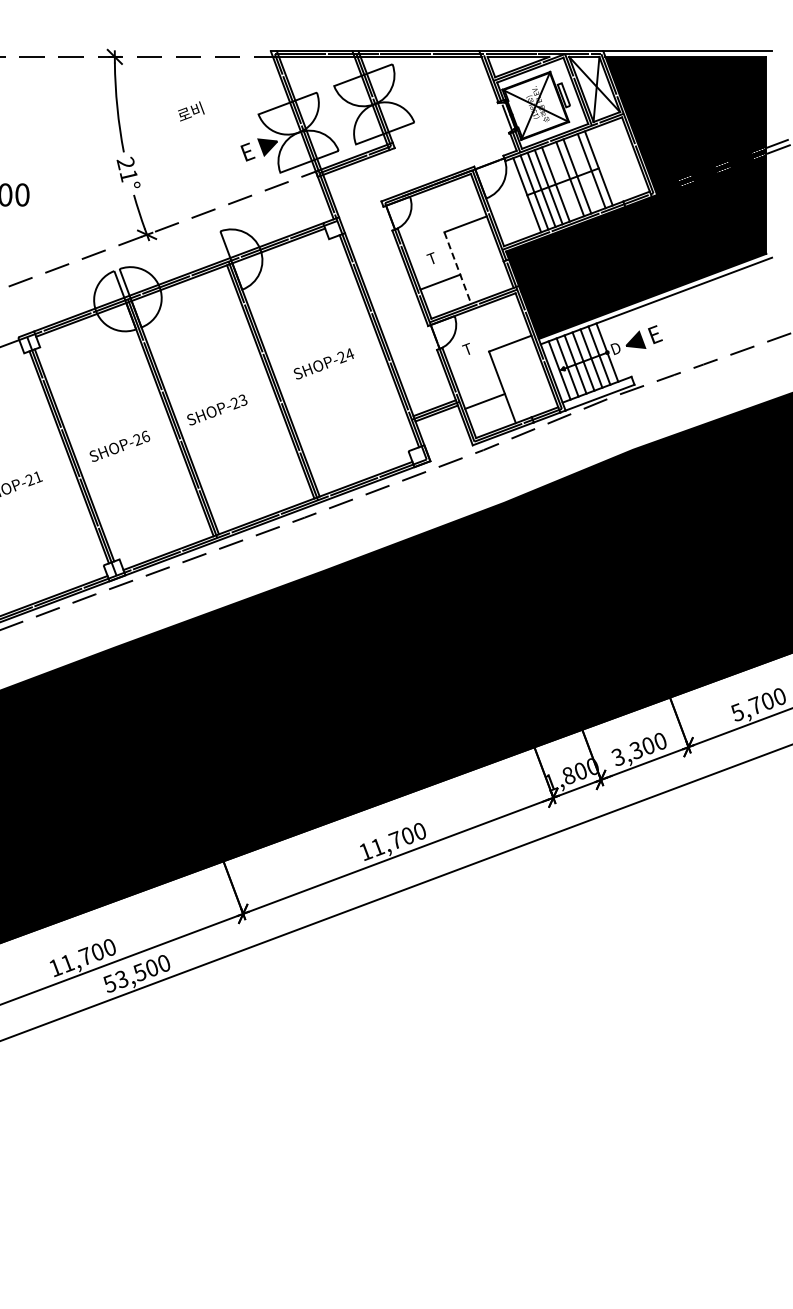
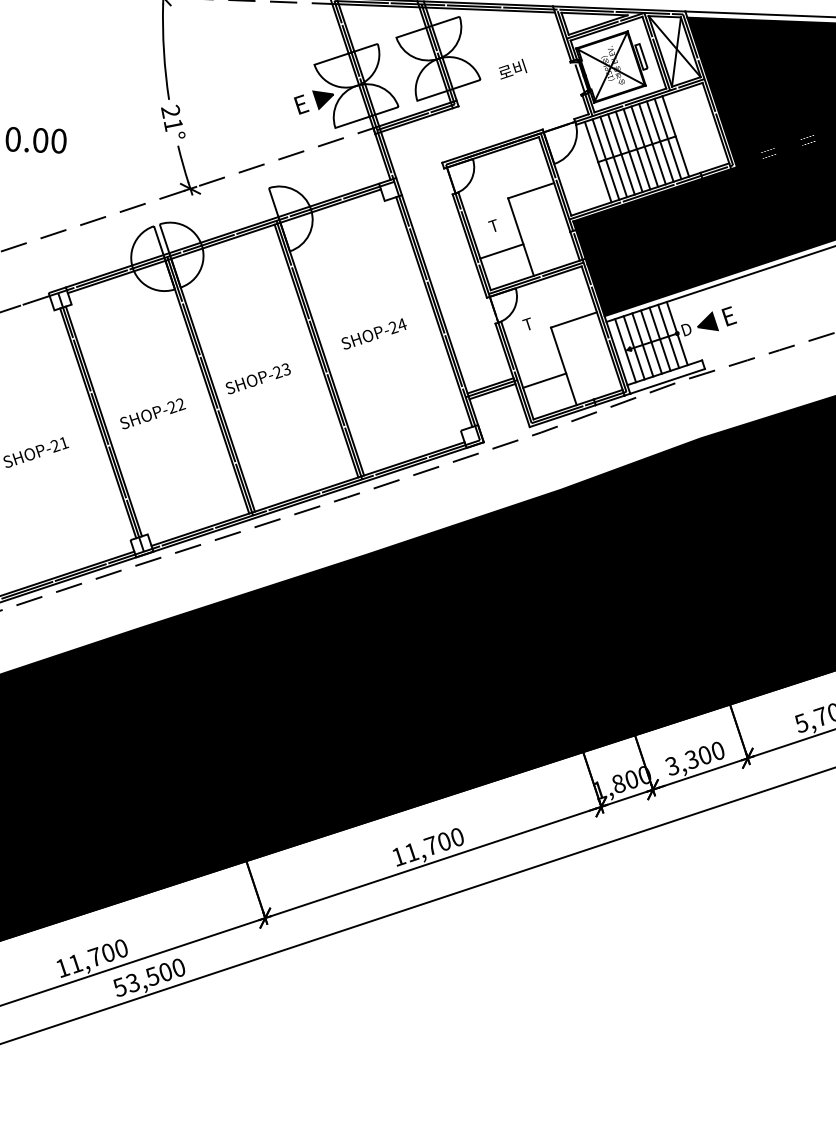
text: (191, 111) -> (513, 69), moved
line: (584, 173) -> (660, 141), added
line: (562, 181) -> (636, 148), added
line: (457, 268) -> (520, 237), dashed -> solid
text: (145, 436) -> (180, 404), SHOP-26 -> SHOP-22

